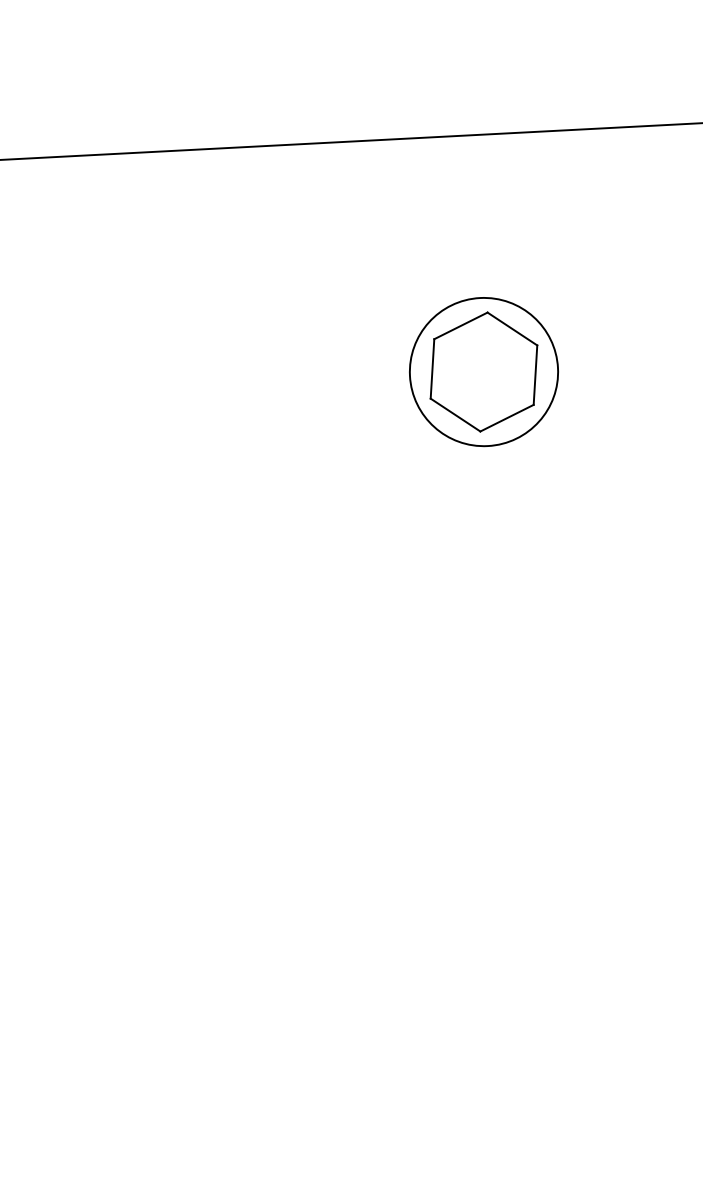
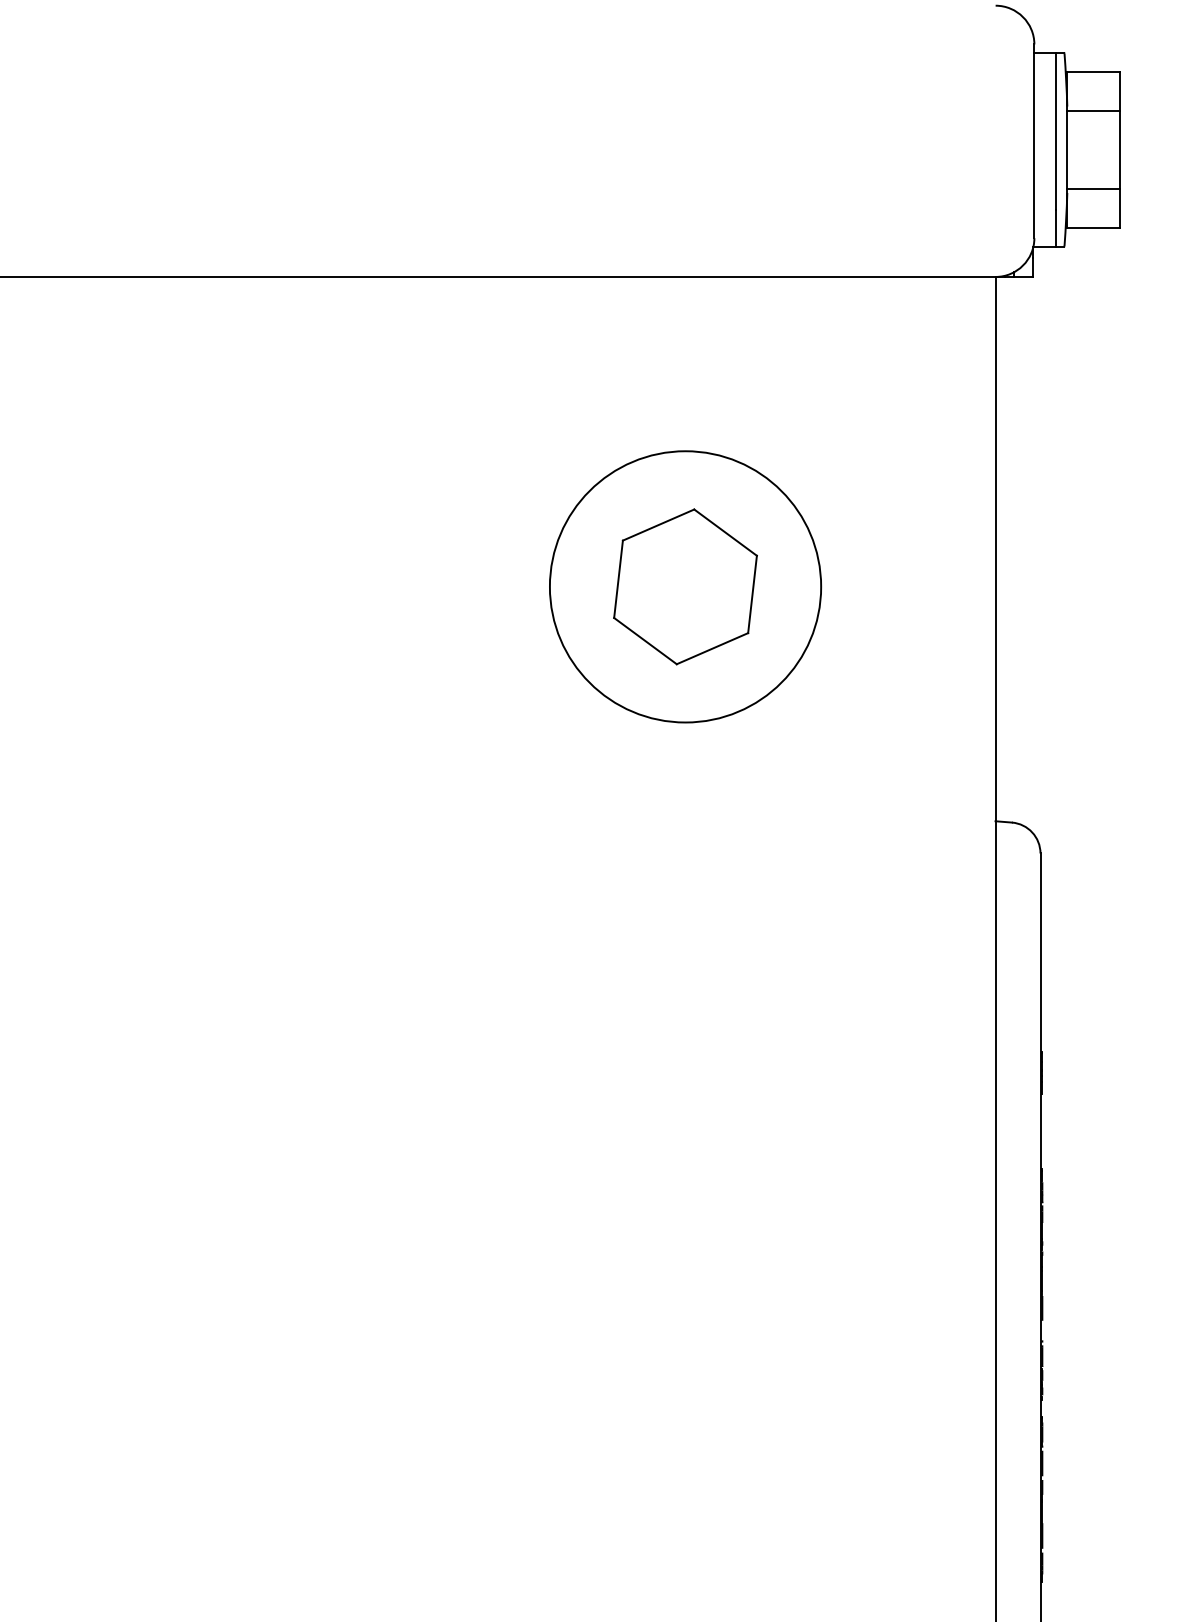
circle: (483, 371) -> (685, 586), size x1.4

